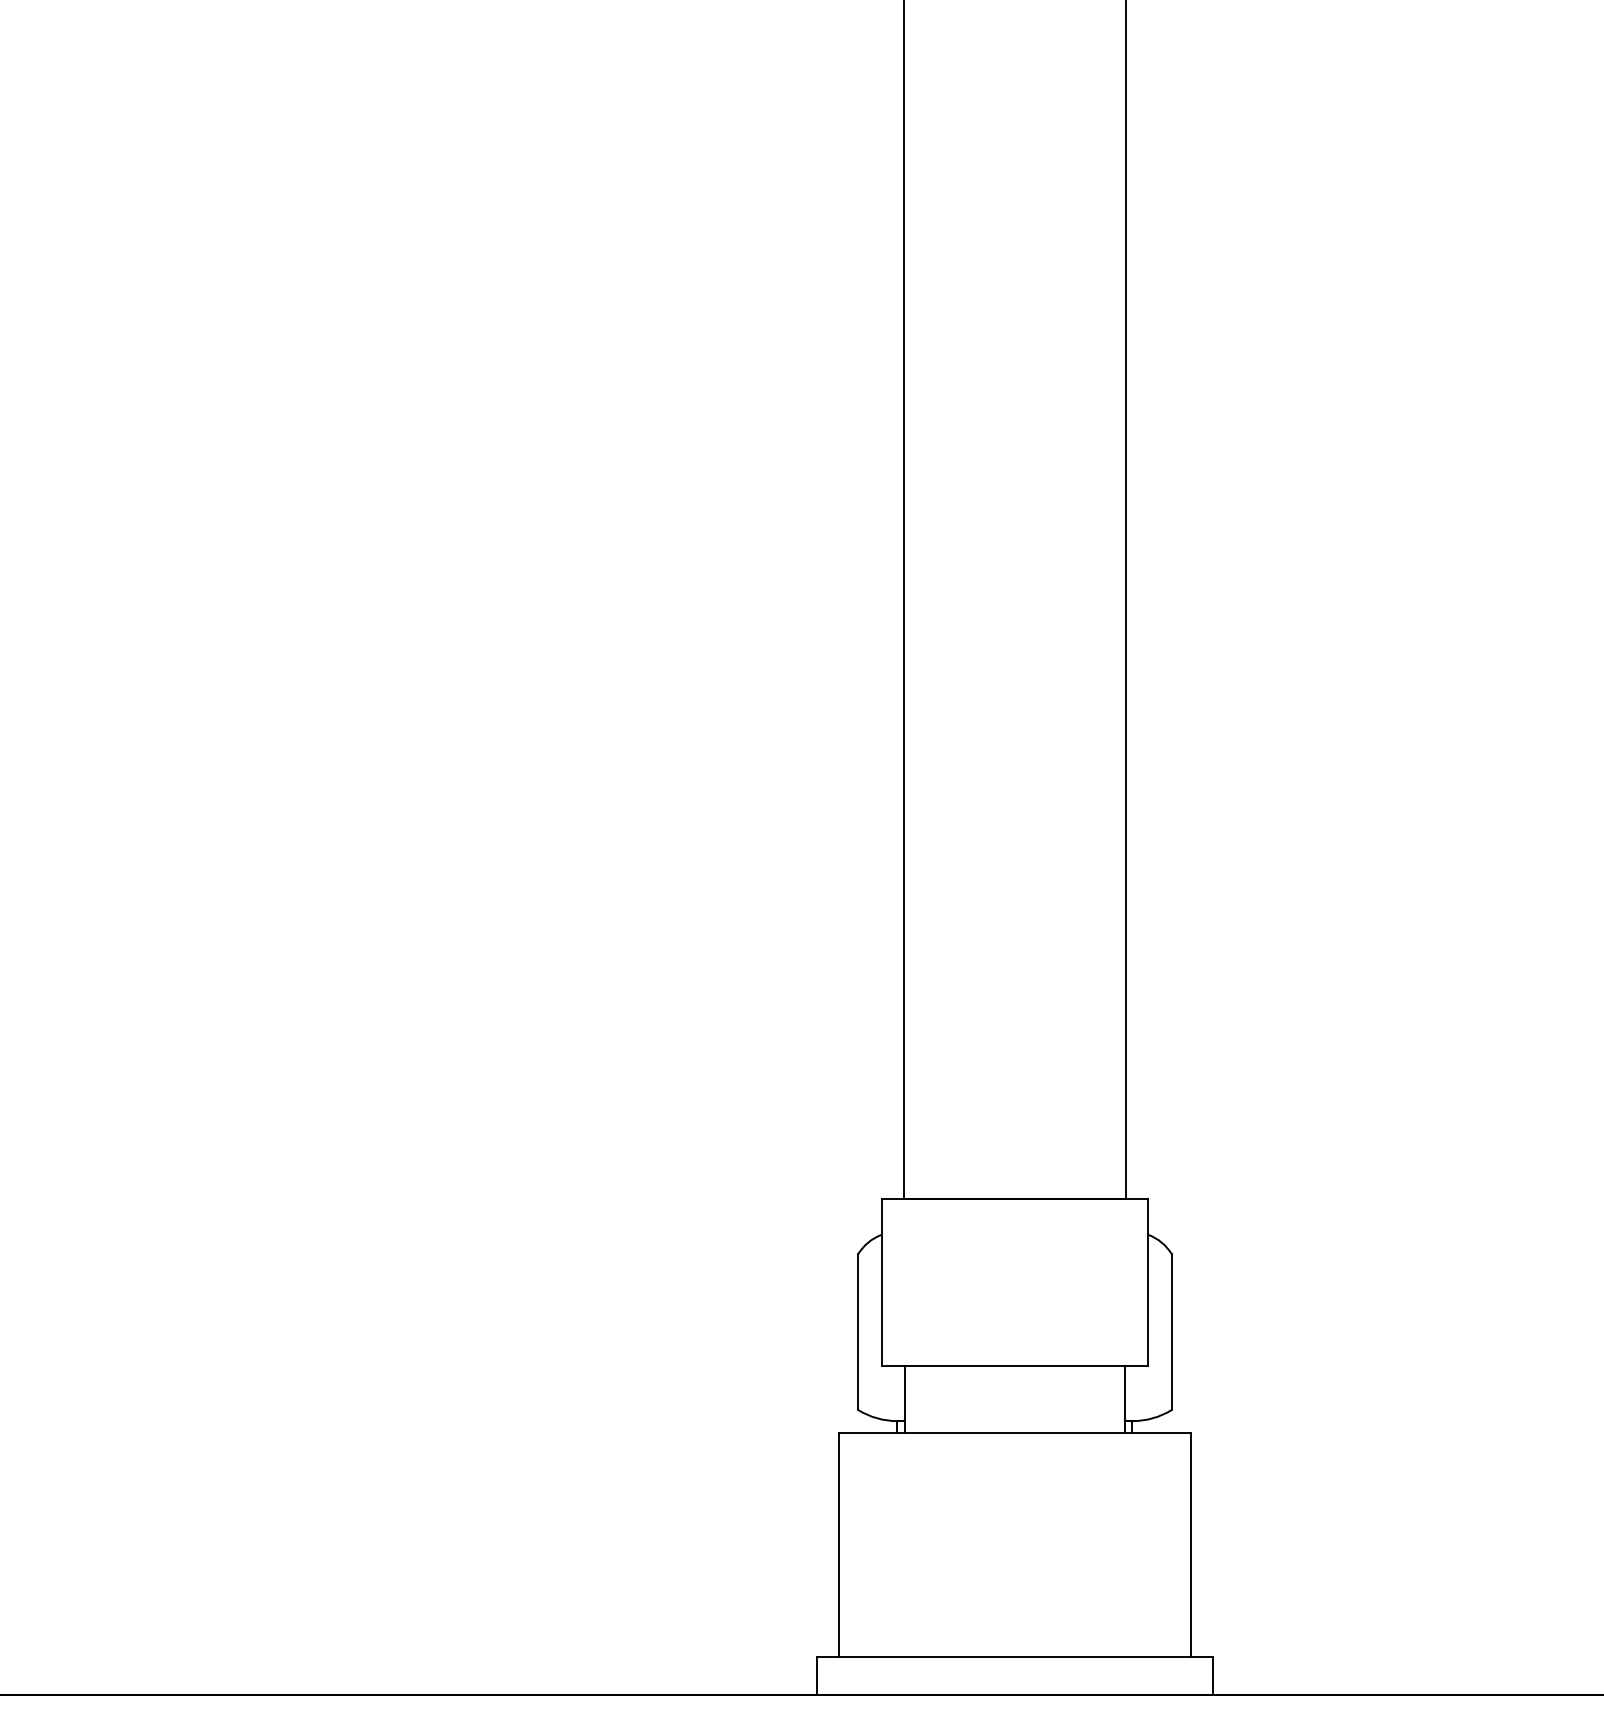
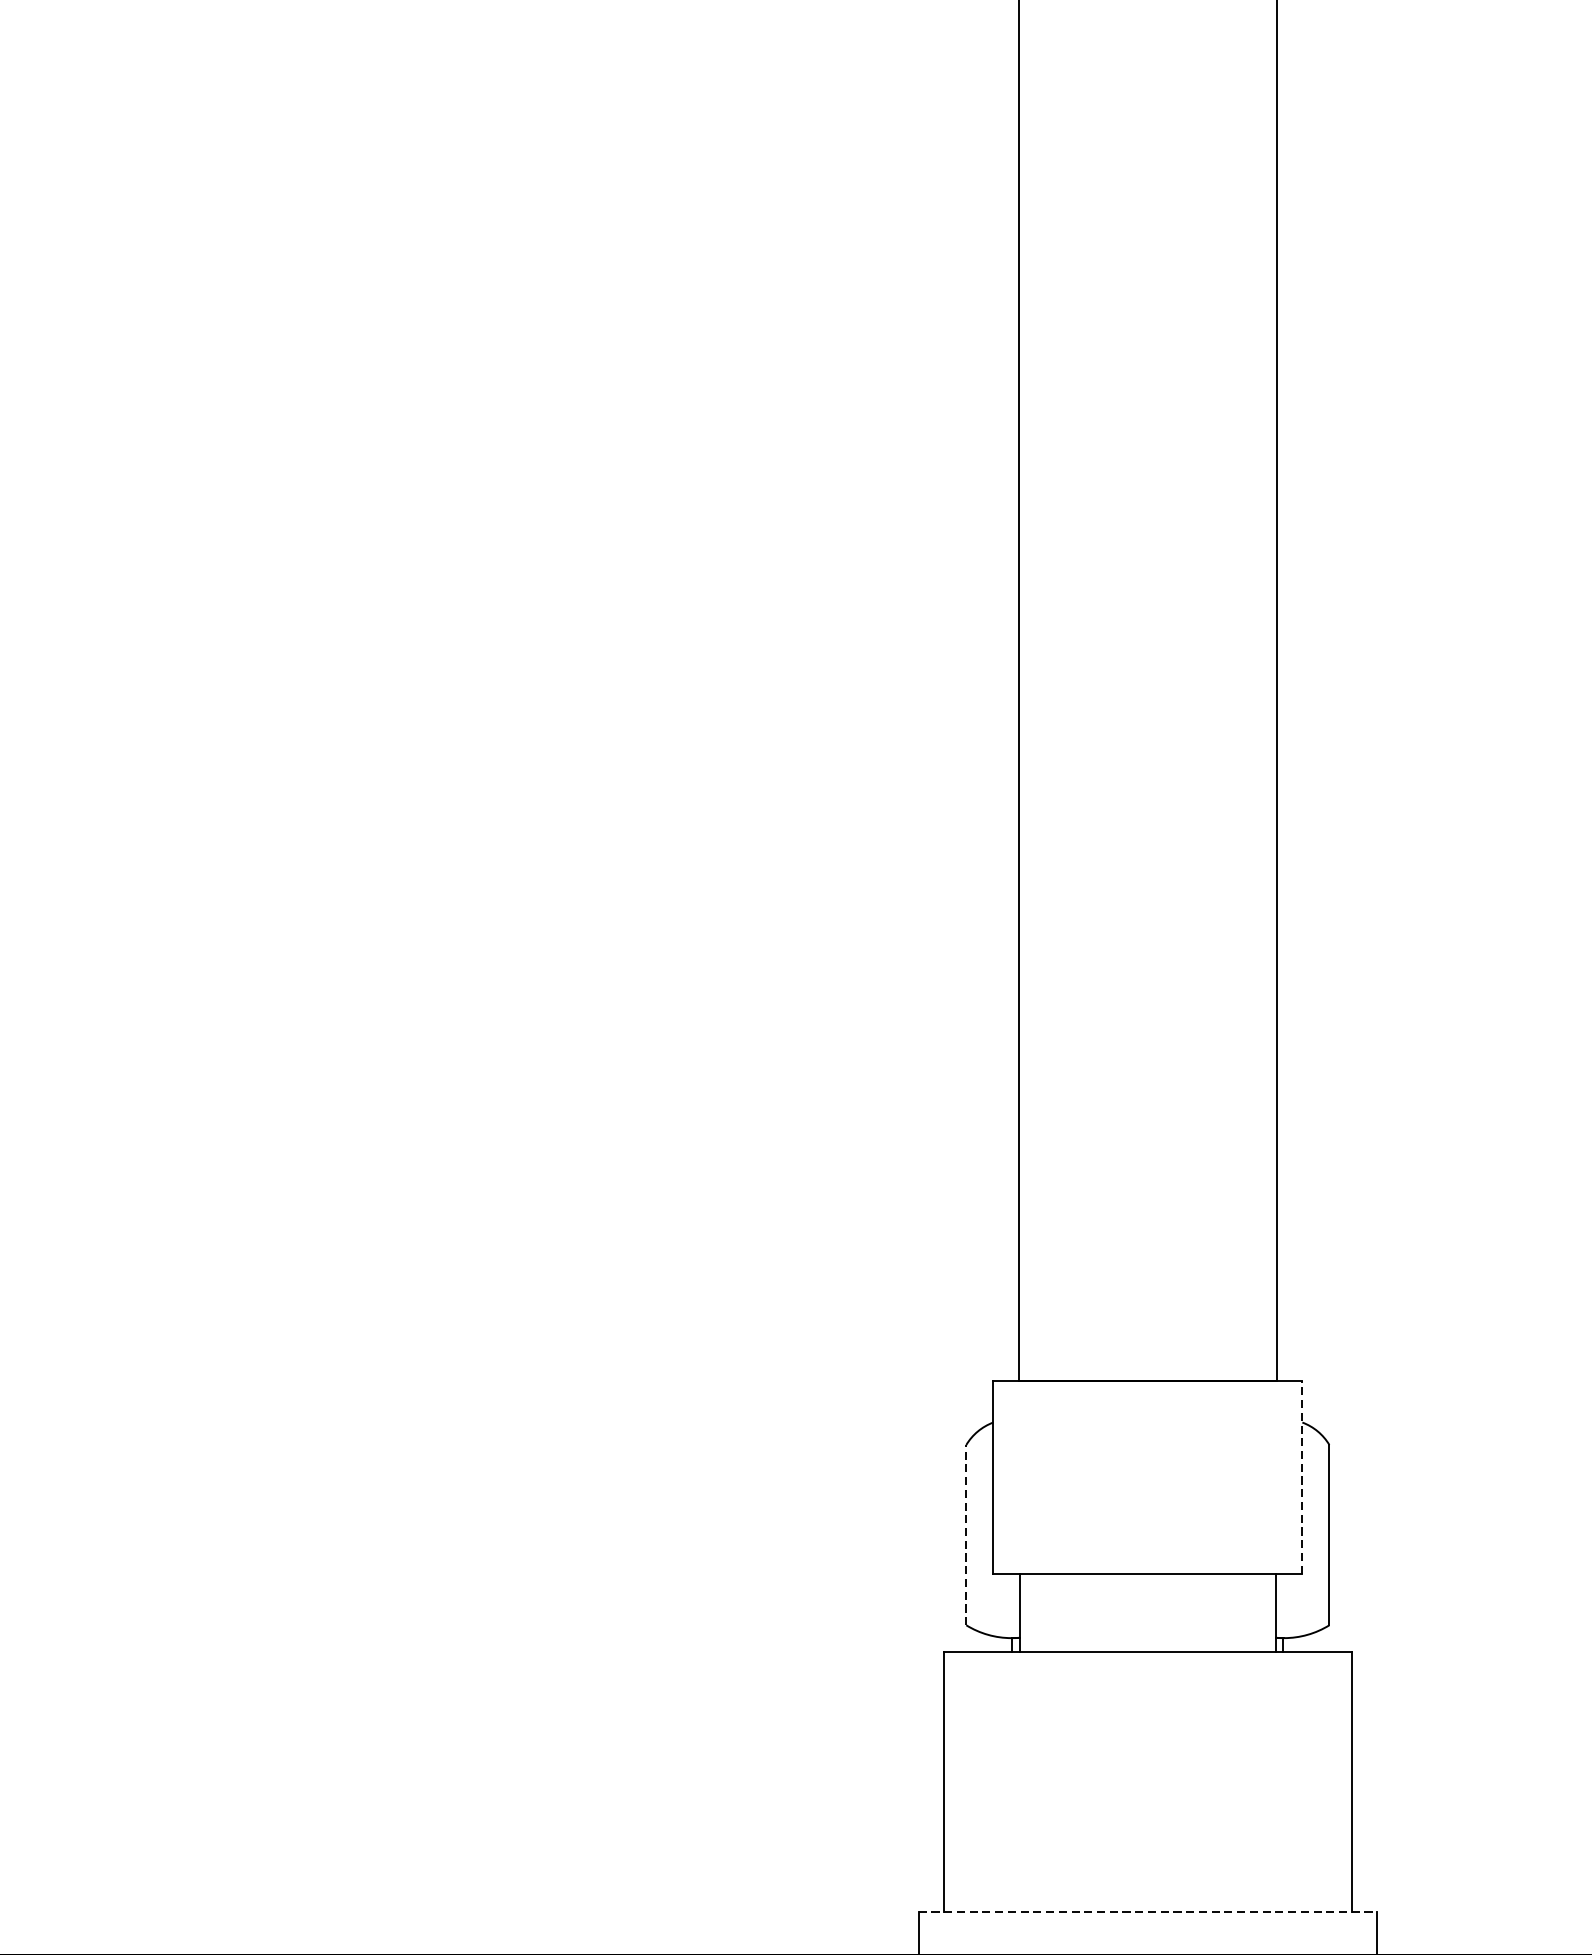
line: (1148, 1281) -> (1302, 1476), solid -> dashed
line: (858, 1332) -> (966, 1535), solid -> dashed
line: (1015, 1657) -> (1148, 1911), solid -> dashed

